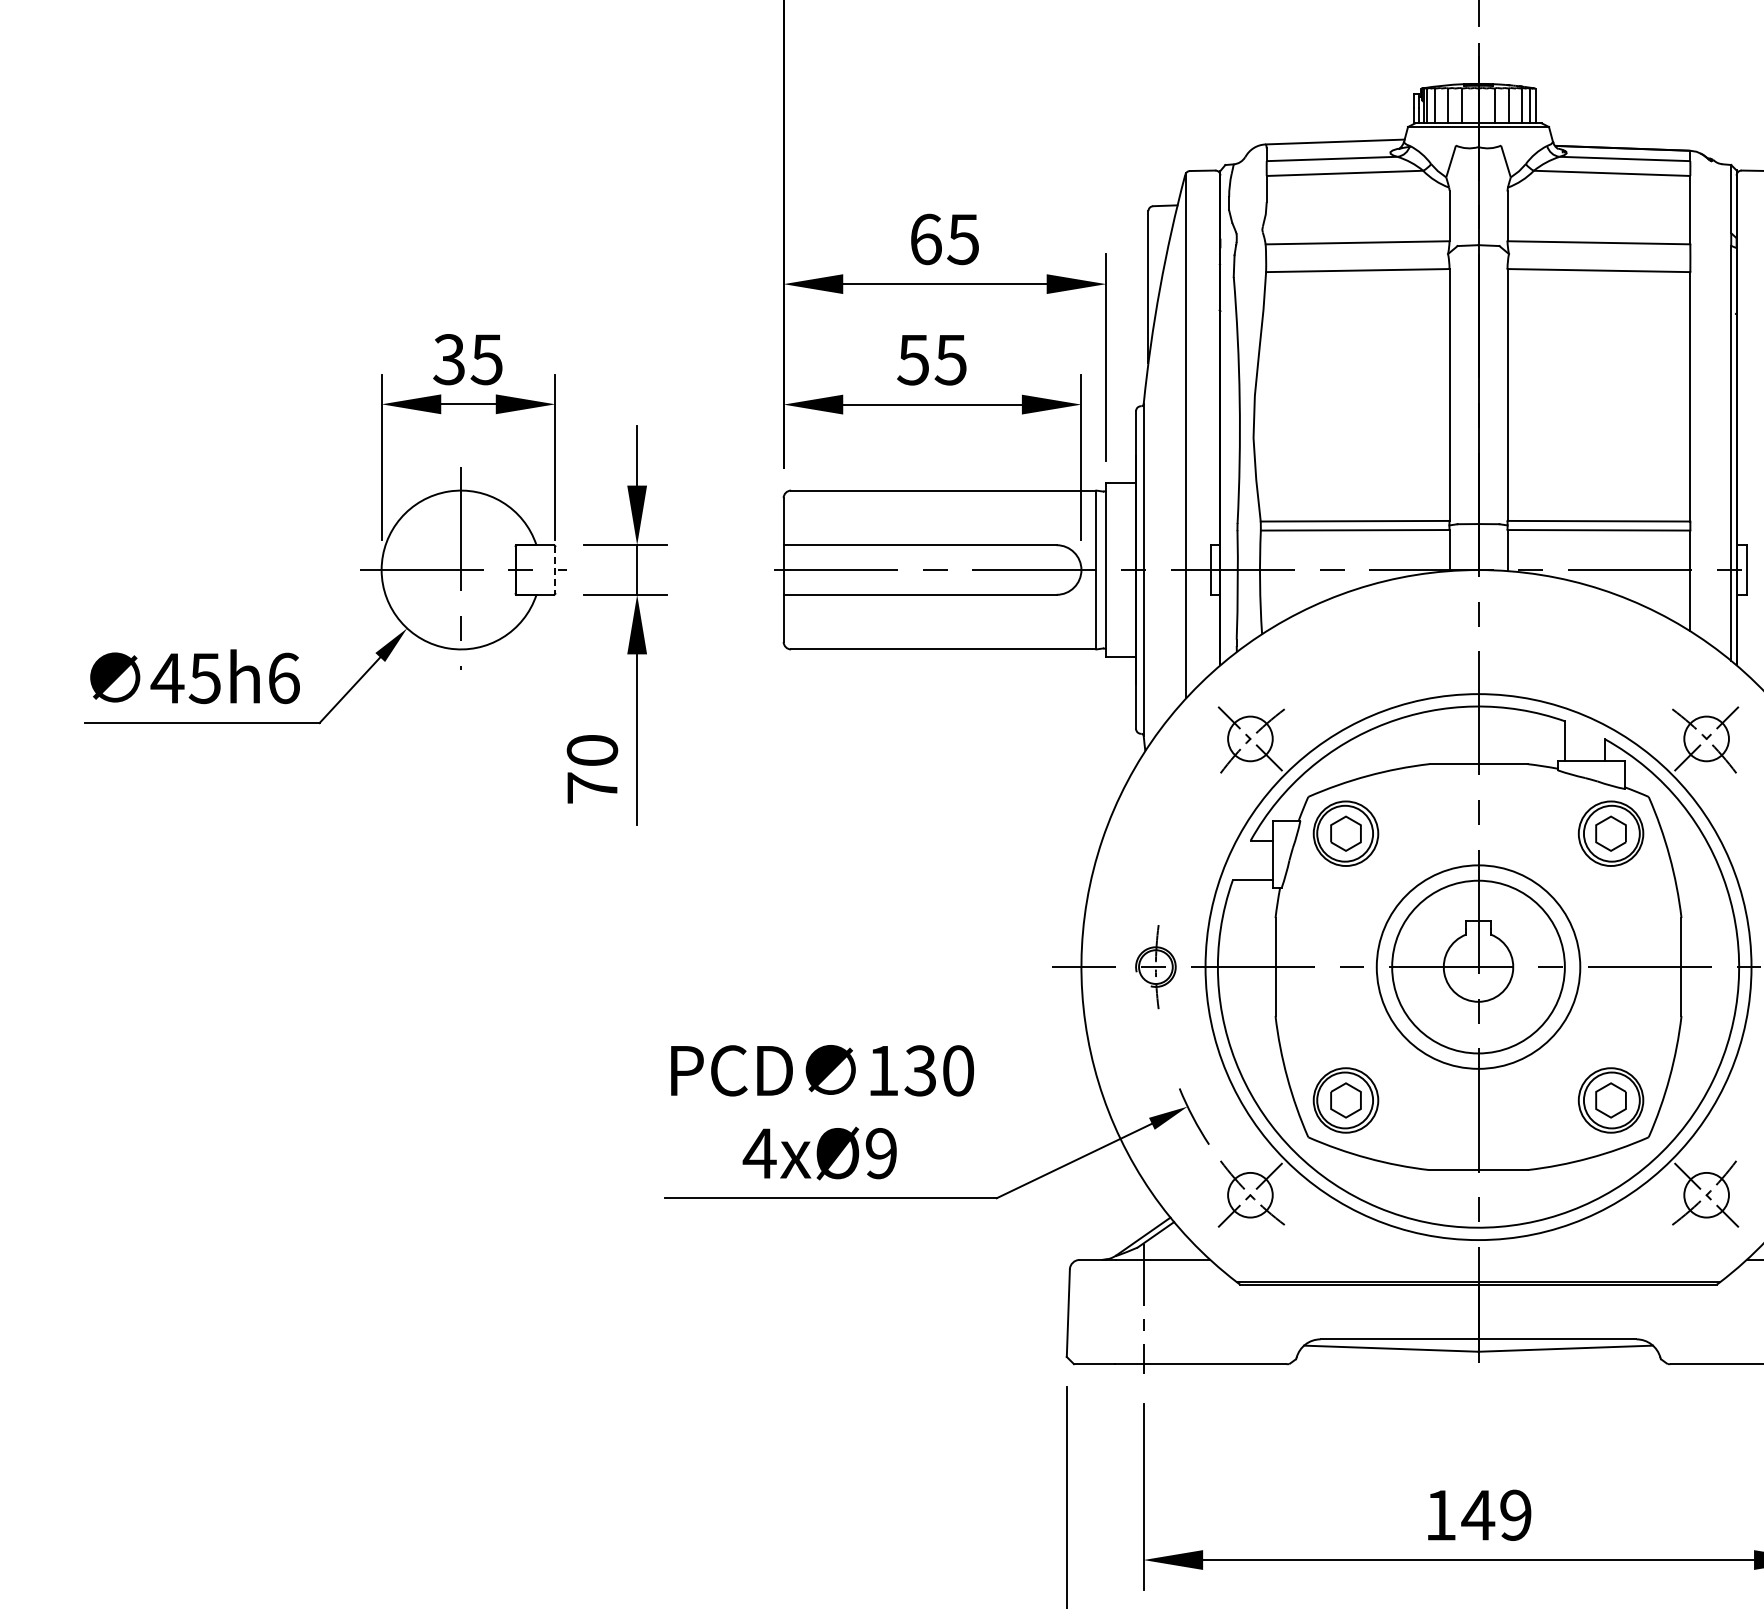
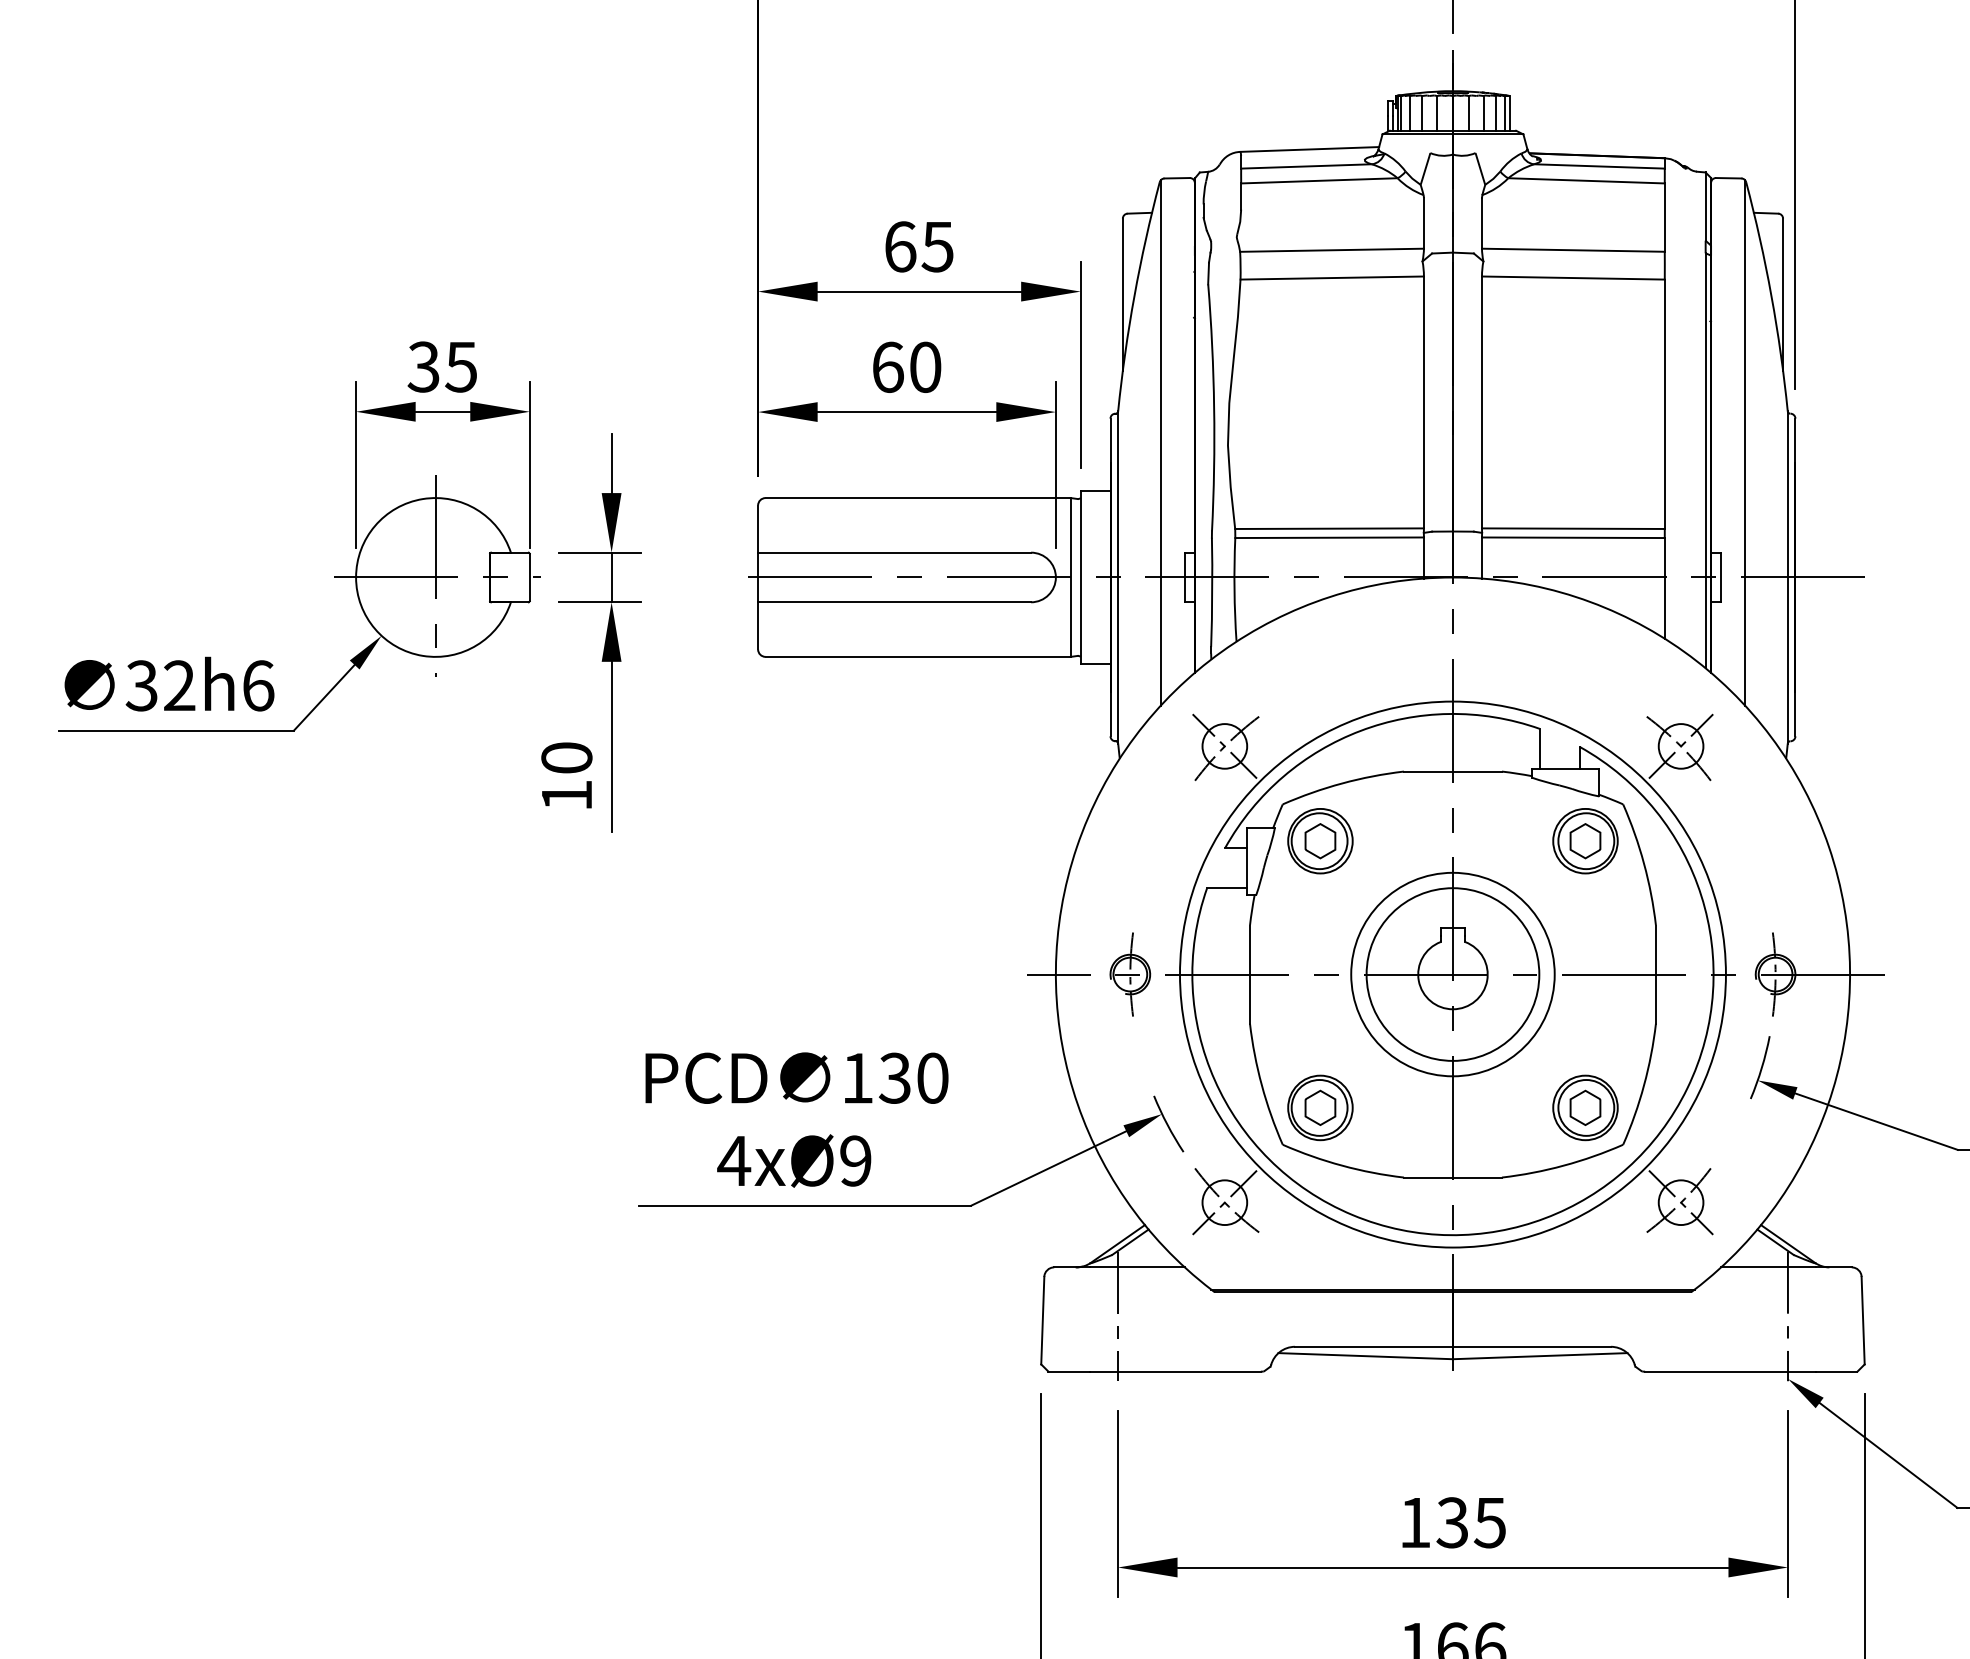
text: (932, 359) -> (906, 366), 55 -> 60
line: (555, 570) -> (529, 577), dashed -> solid
text: (185, 678) -> (159, 685), 45h6 -> 32h6
text: (592, 788) -> (566, 795), 70 -> 10
text: (1496, 1515) -> (1470, 1522), 149 -> 135

